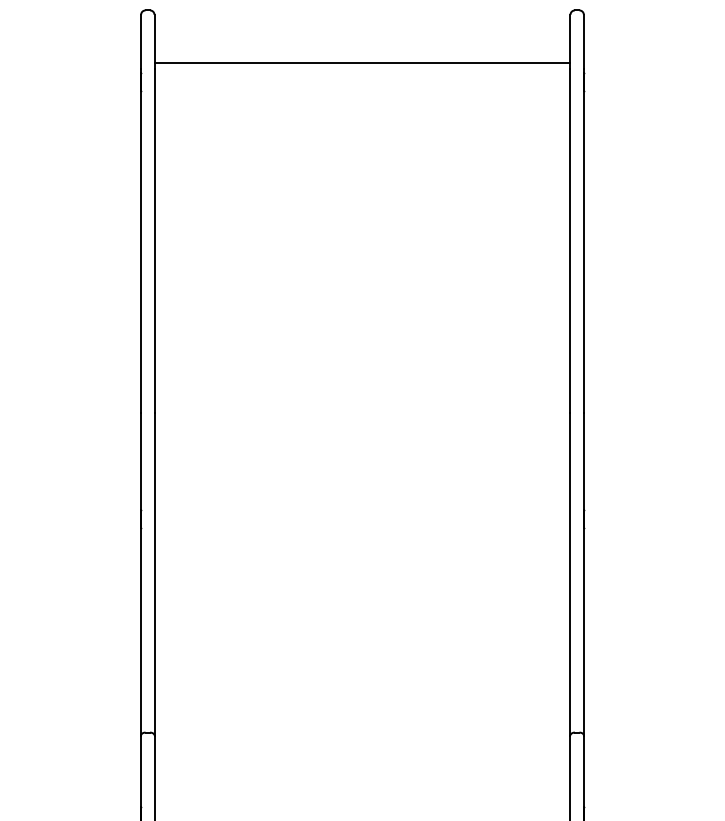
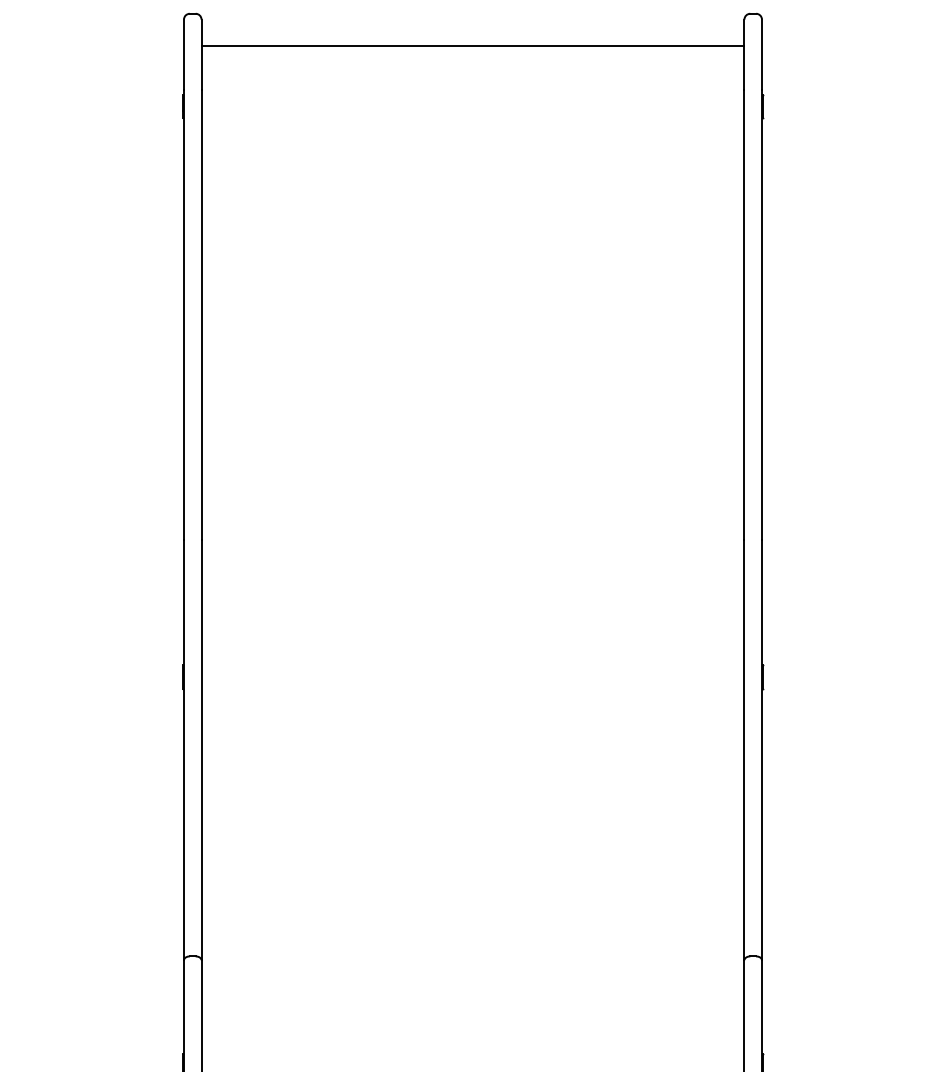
line: (362, 63) -> (473, 46), moved

